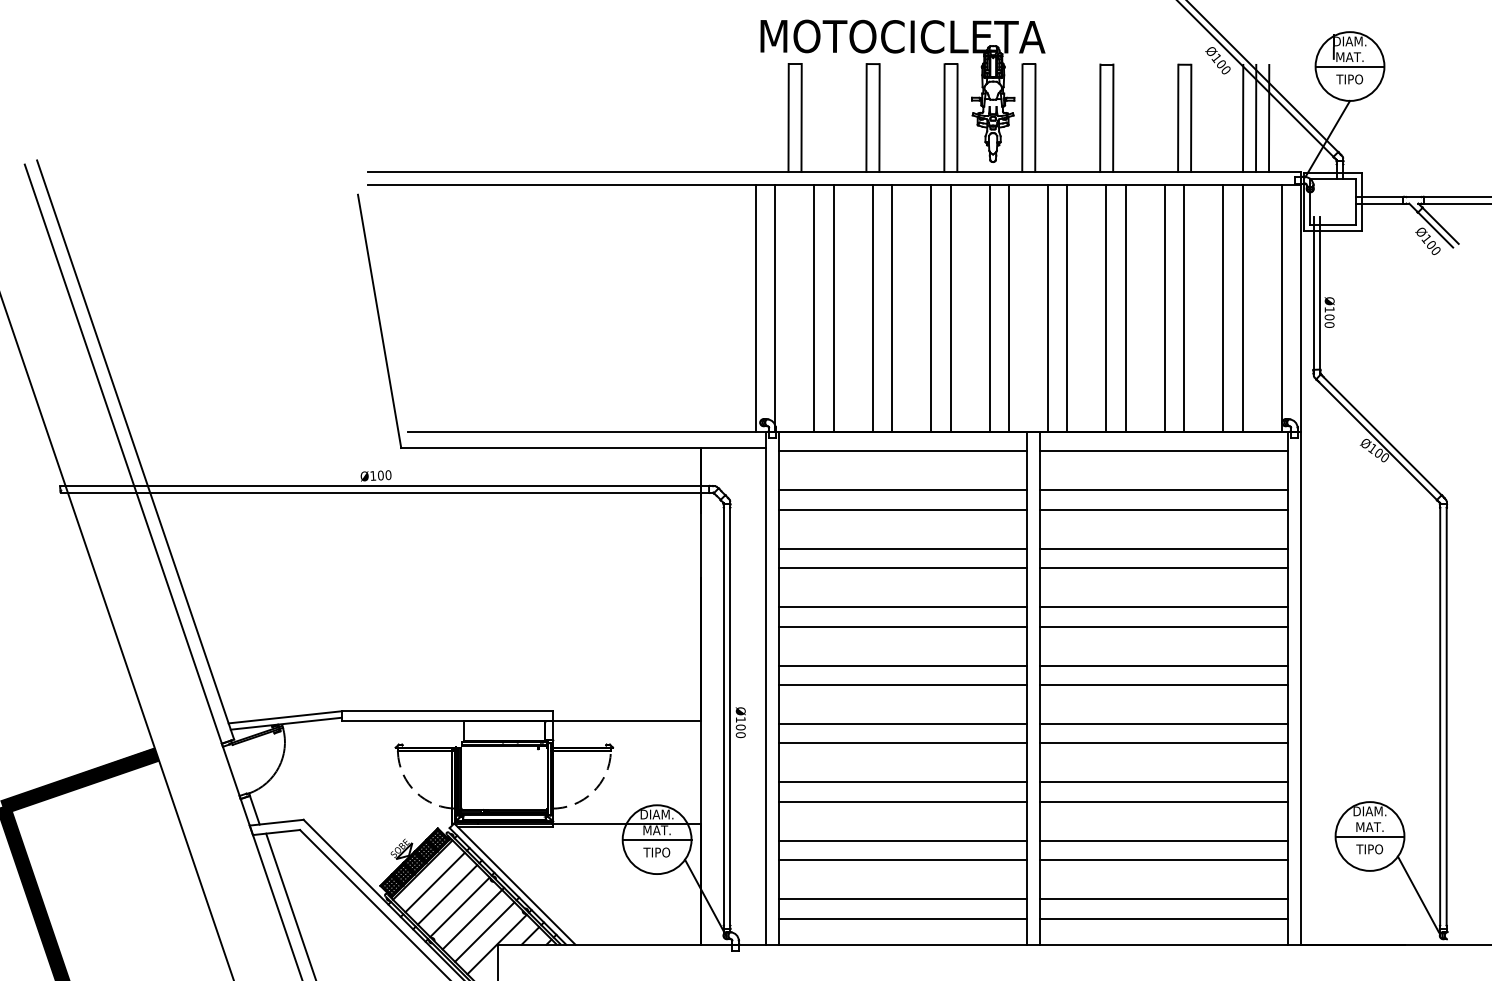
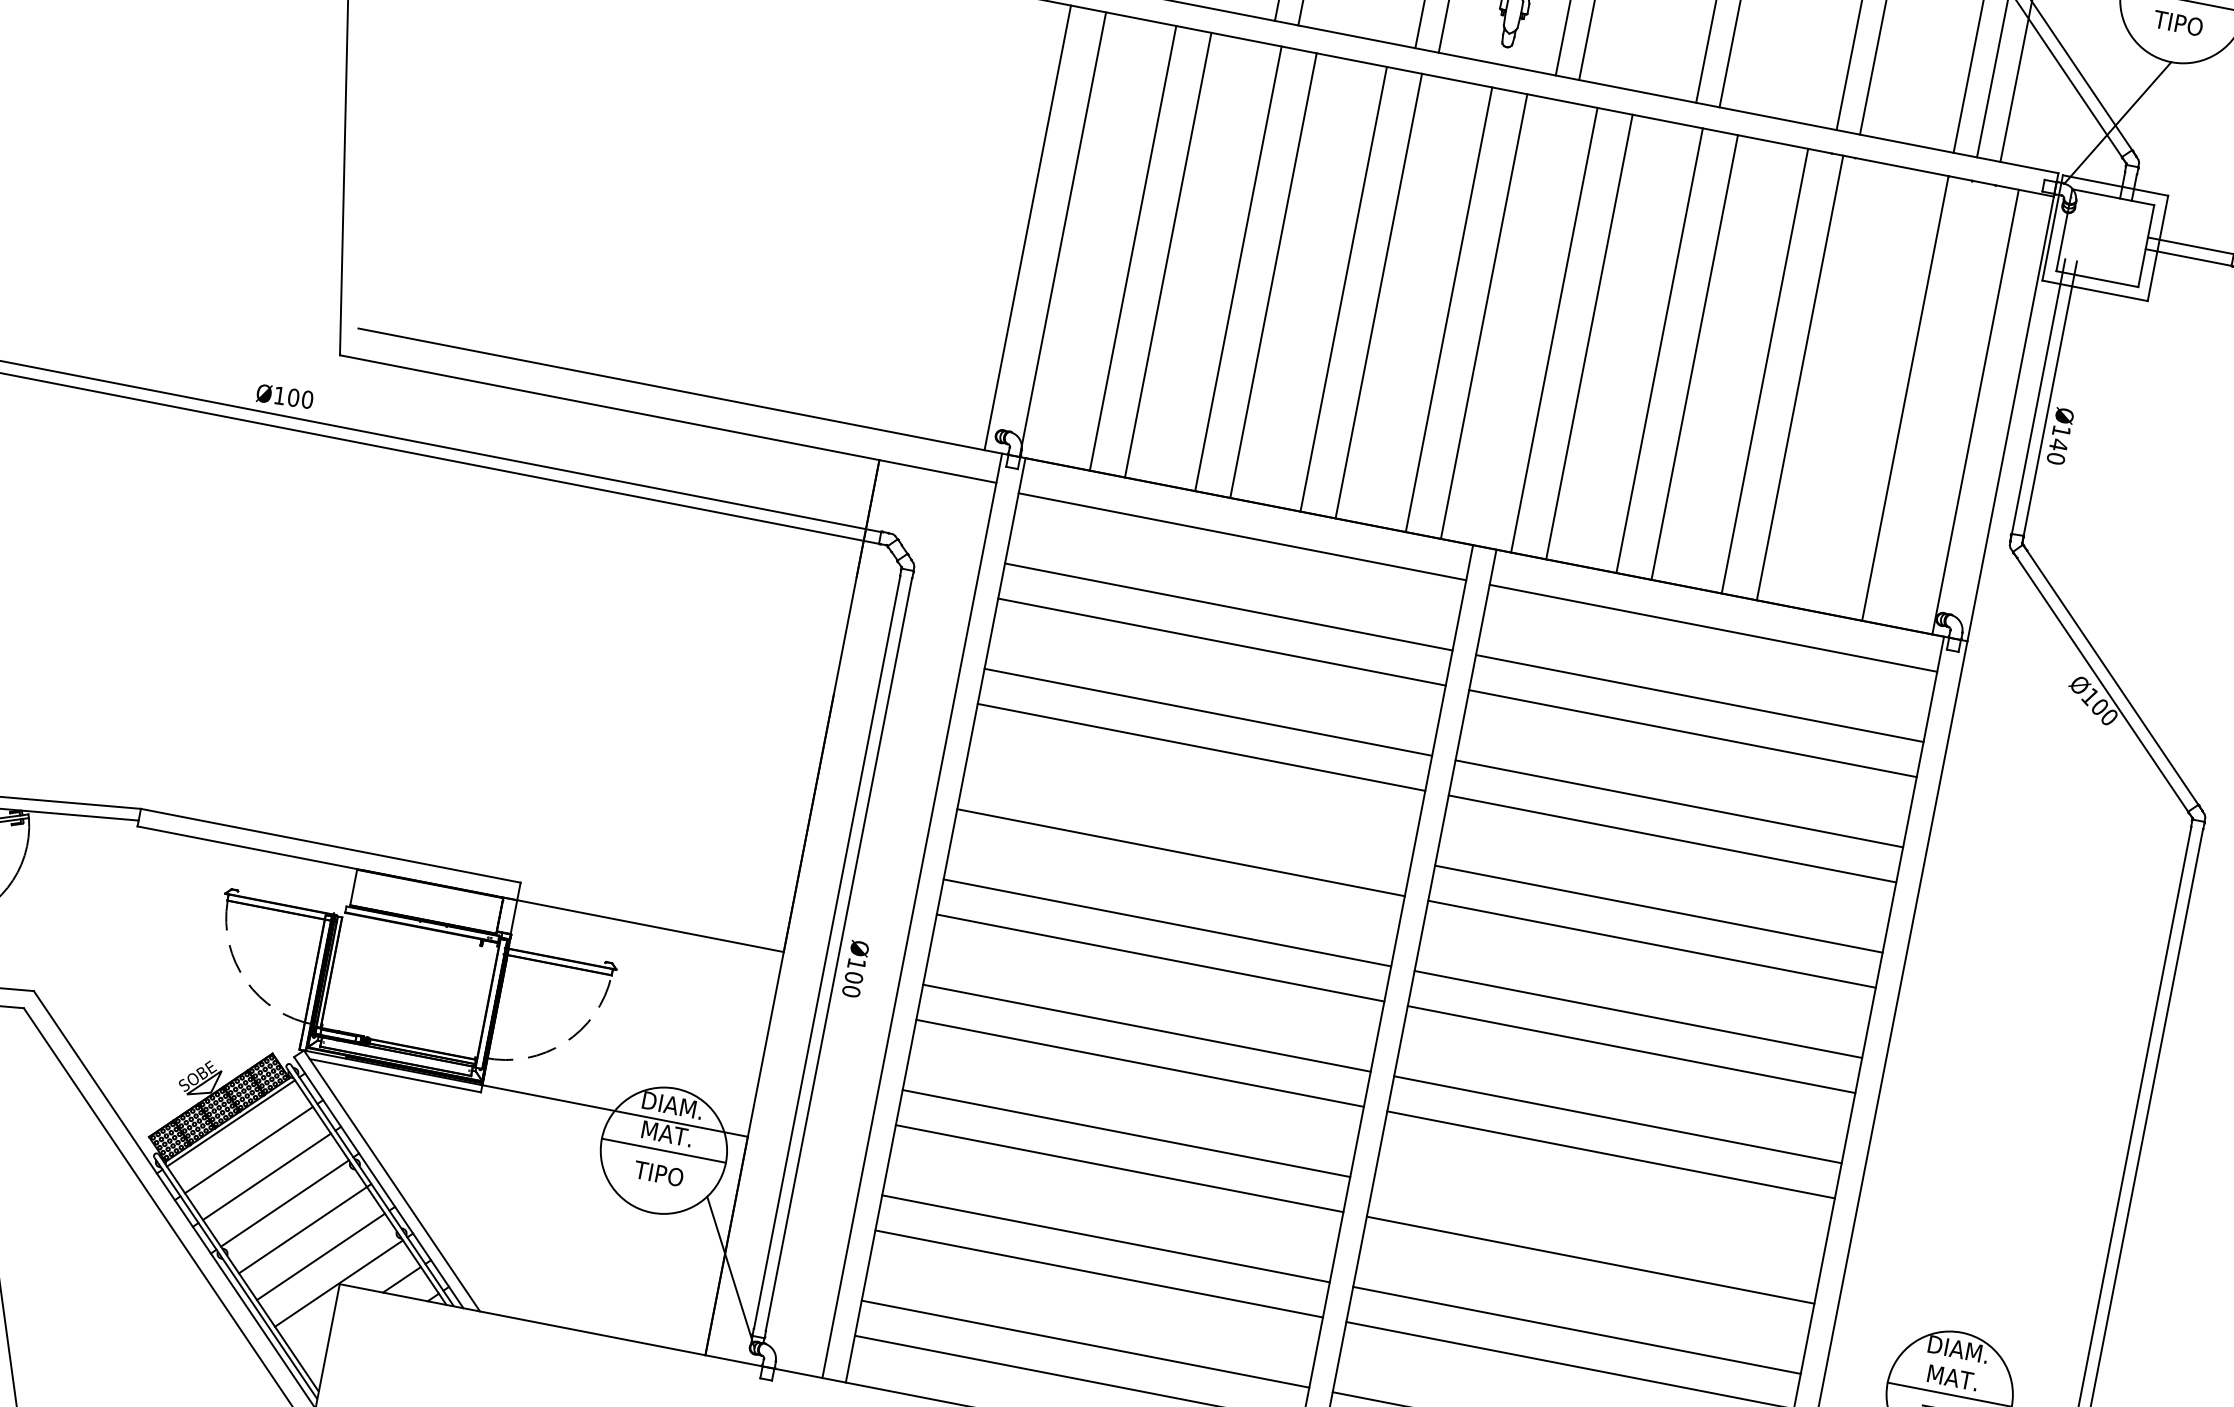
line: (1223, 308) -> (1870, 391), removed
text: (1329, 317) -> (2058, 445), Ø100 -> Ø140
line: (902, 607) -> (1187, 818), removed
line: (1163, 782) -> (1596, 1225), removed

